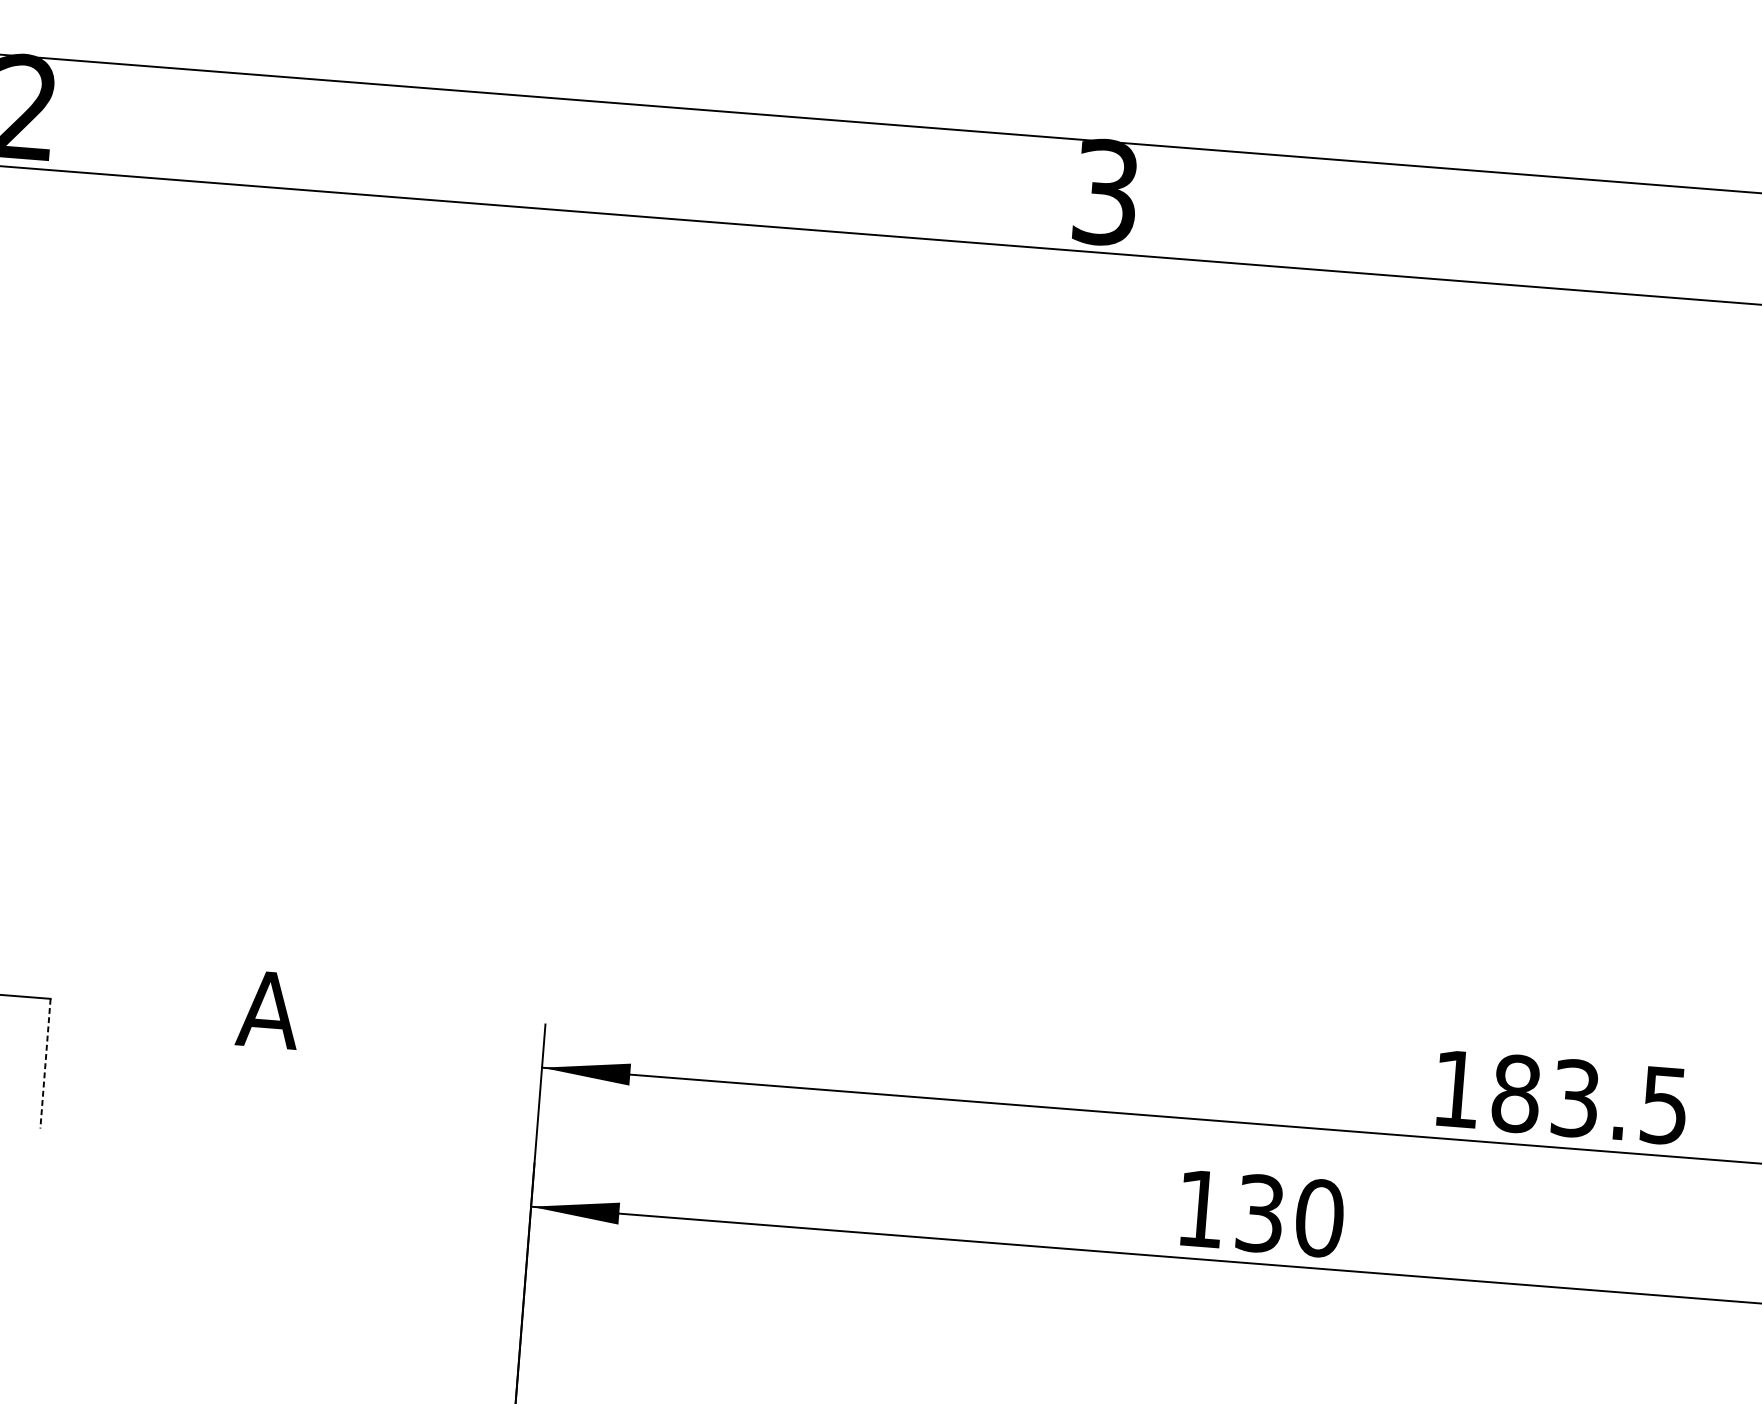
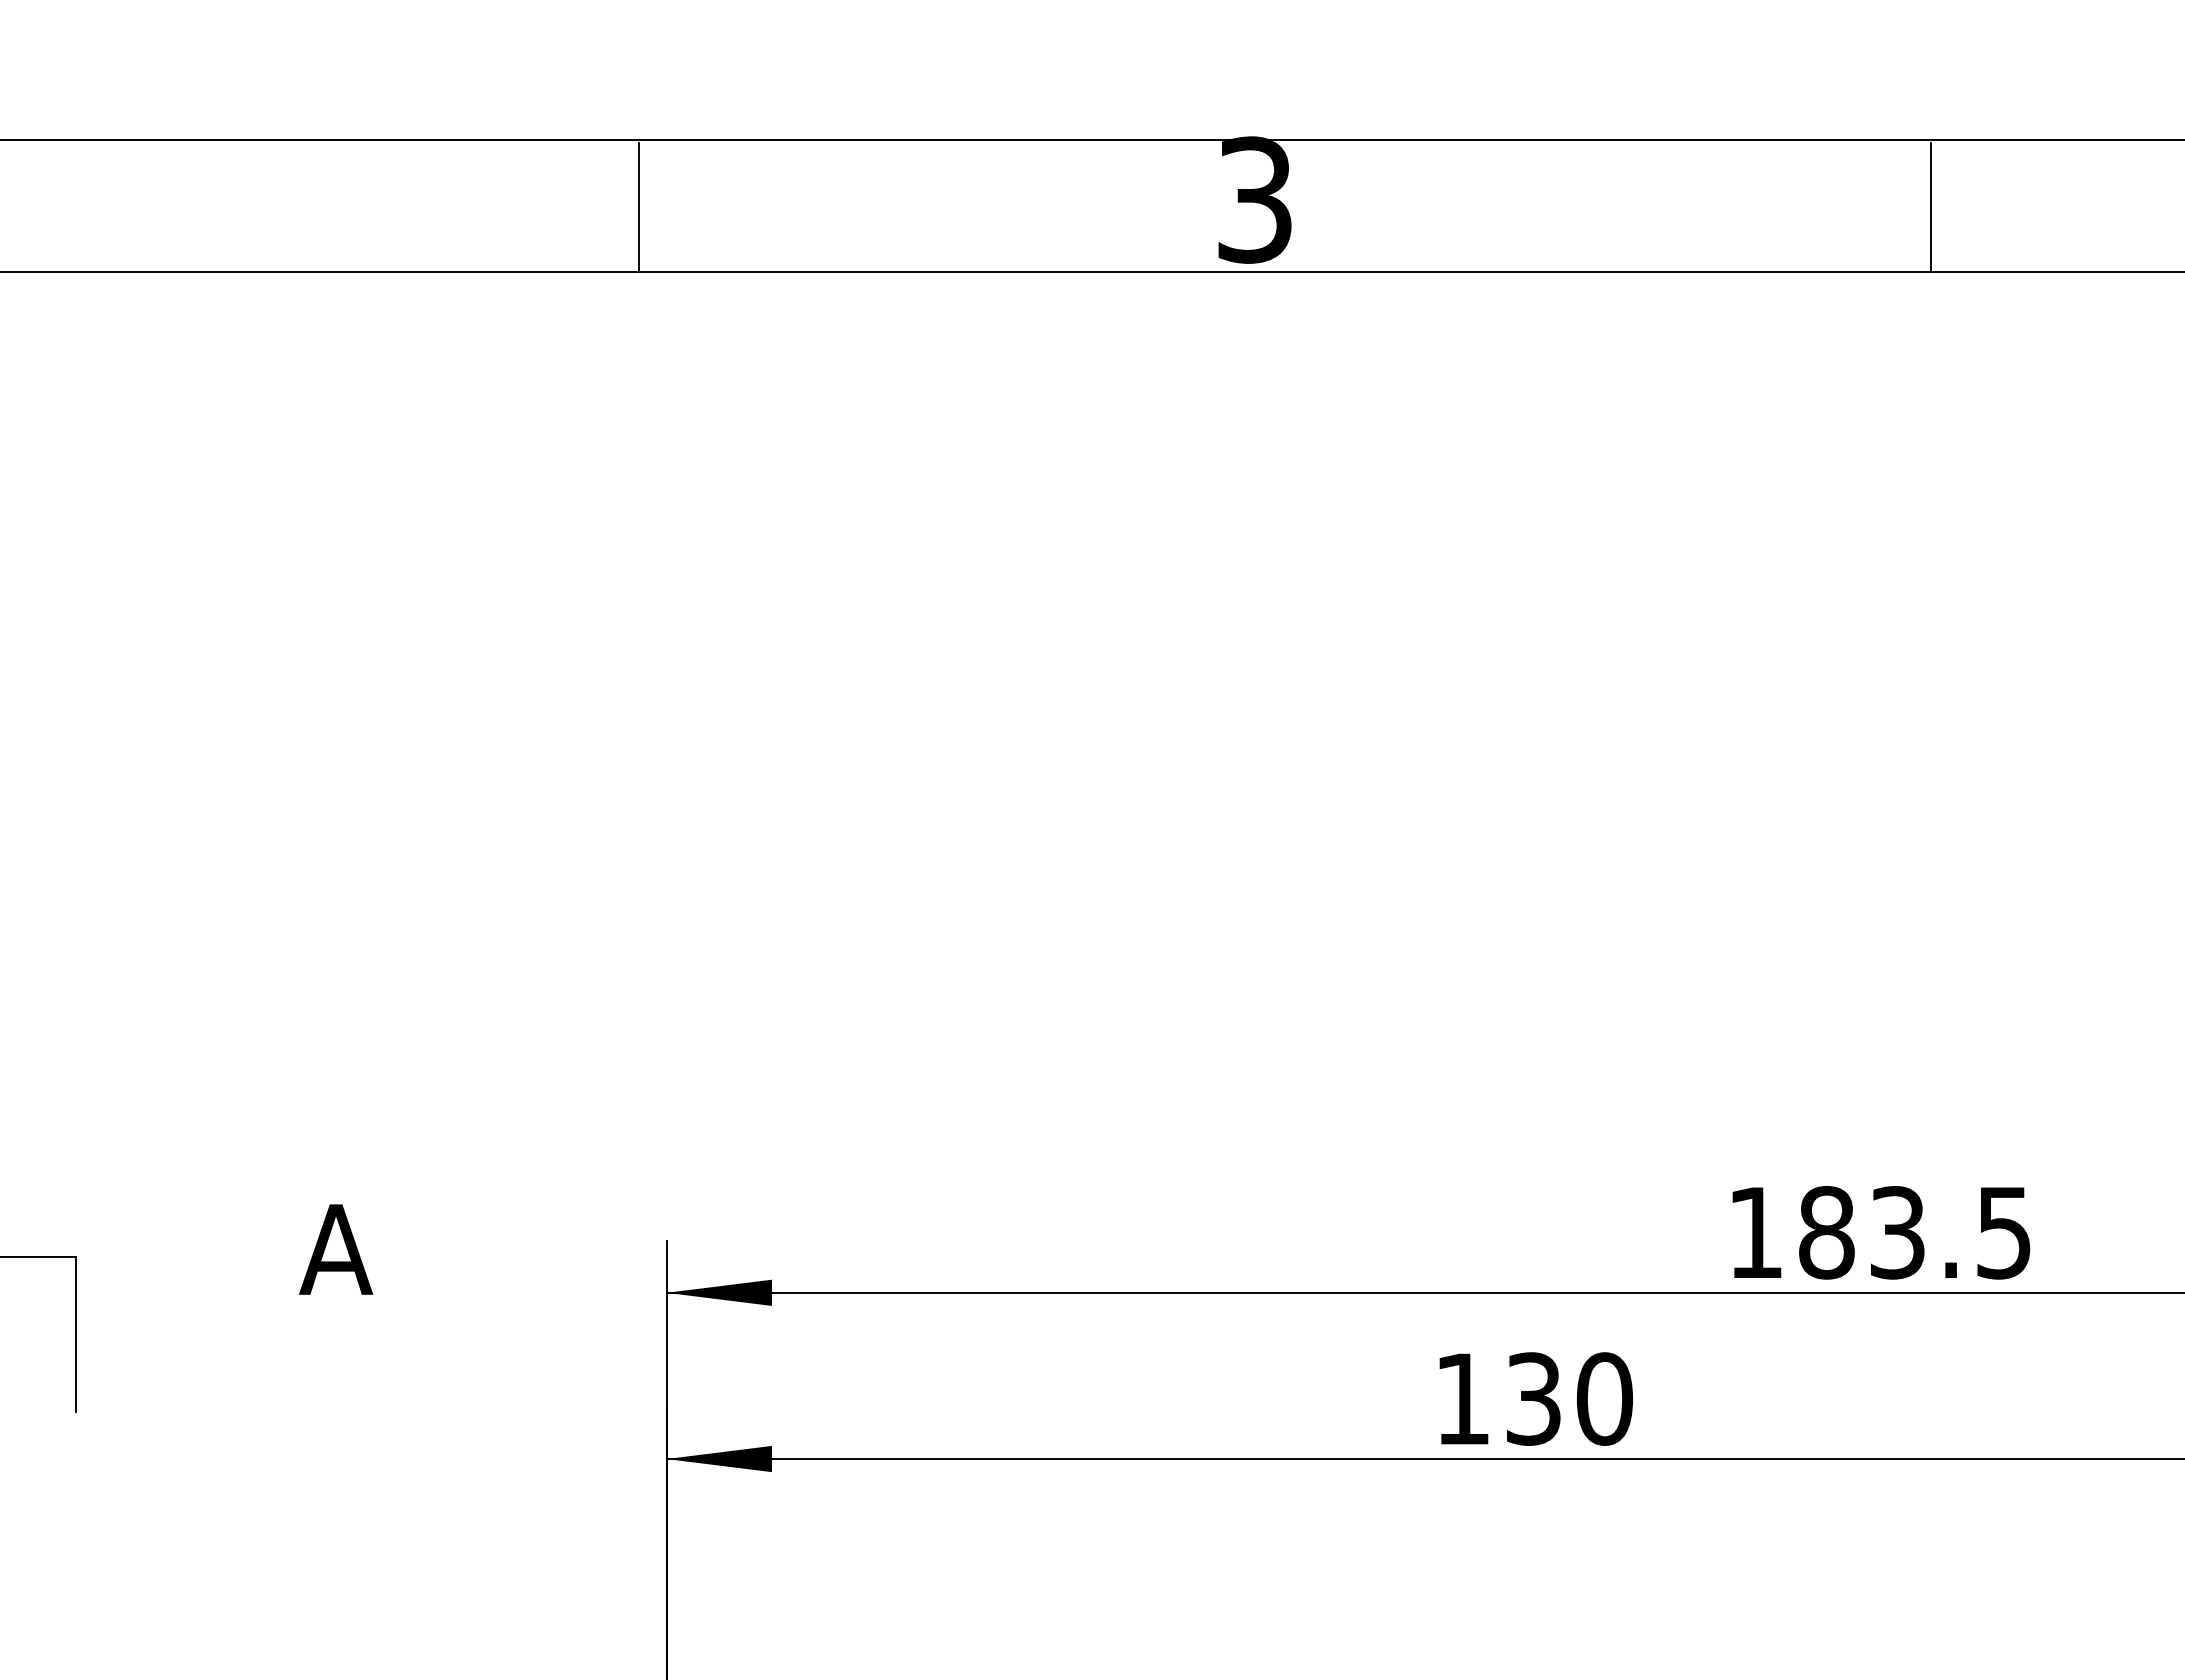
line: (589, 158) -> (638, 207), added
line: (1670, 243) -> (1930, 207), added
line: (45, 1063) -> (76, 1334), dashed -> solid

